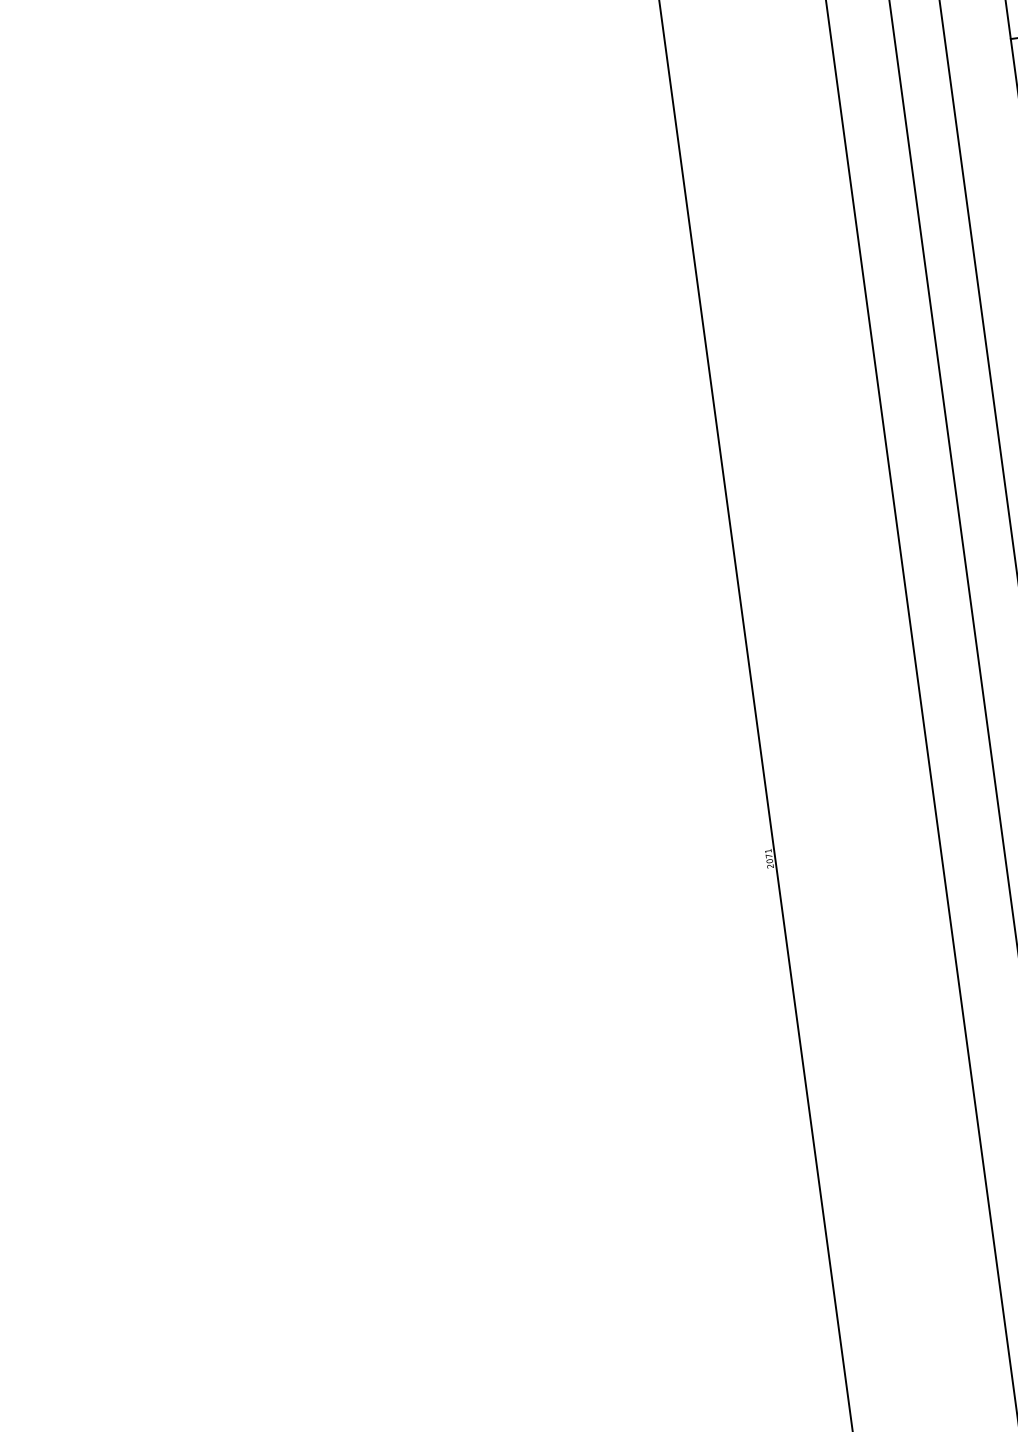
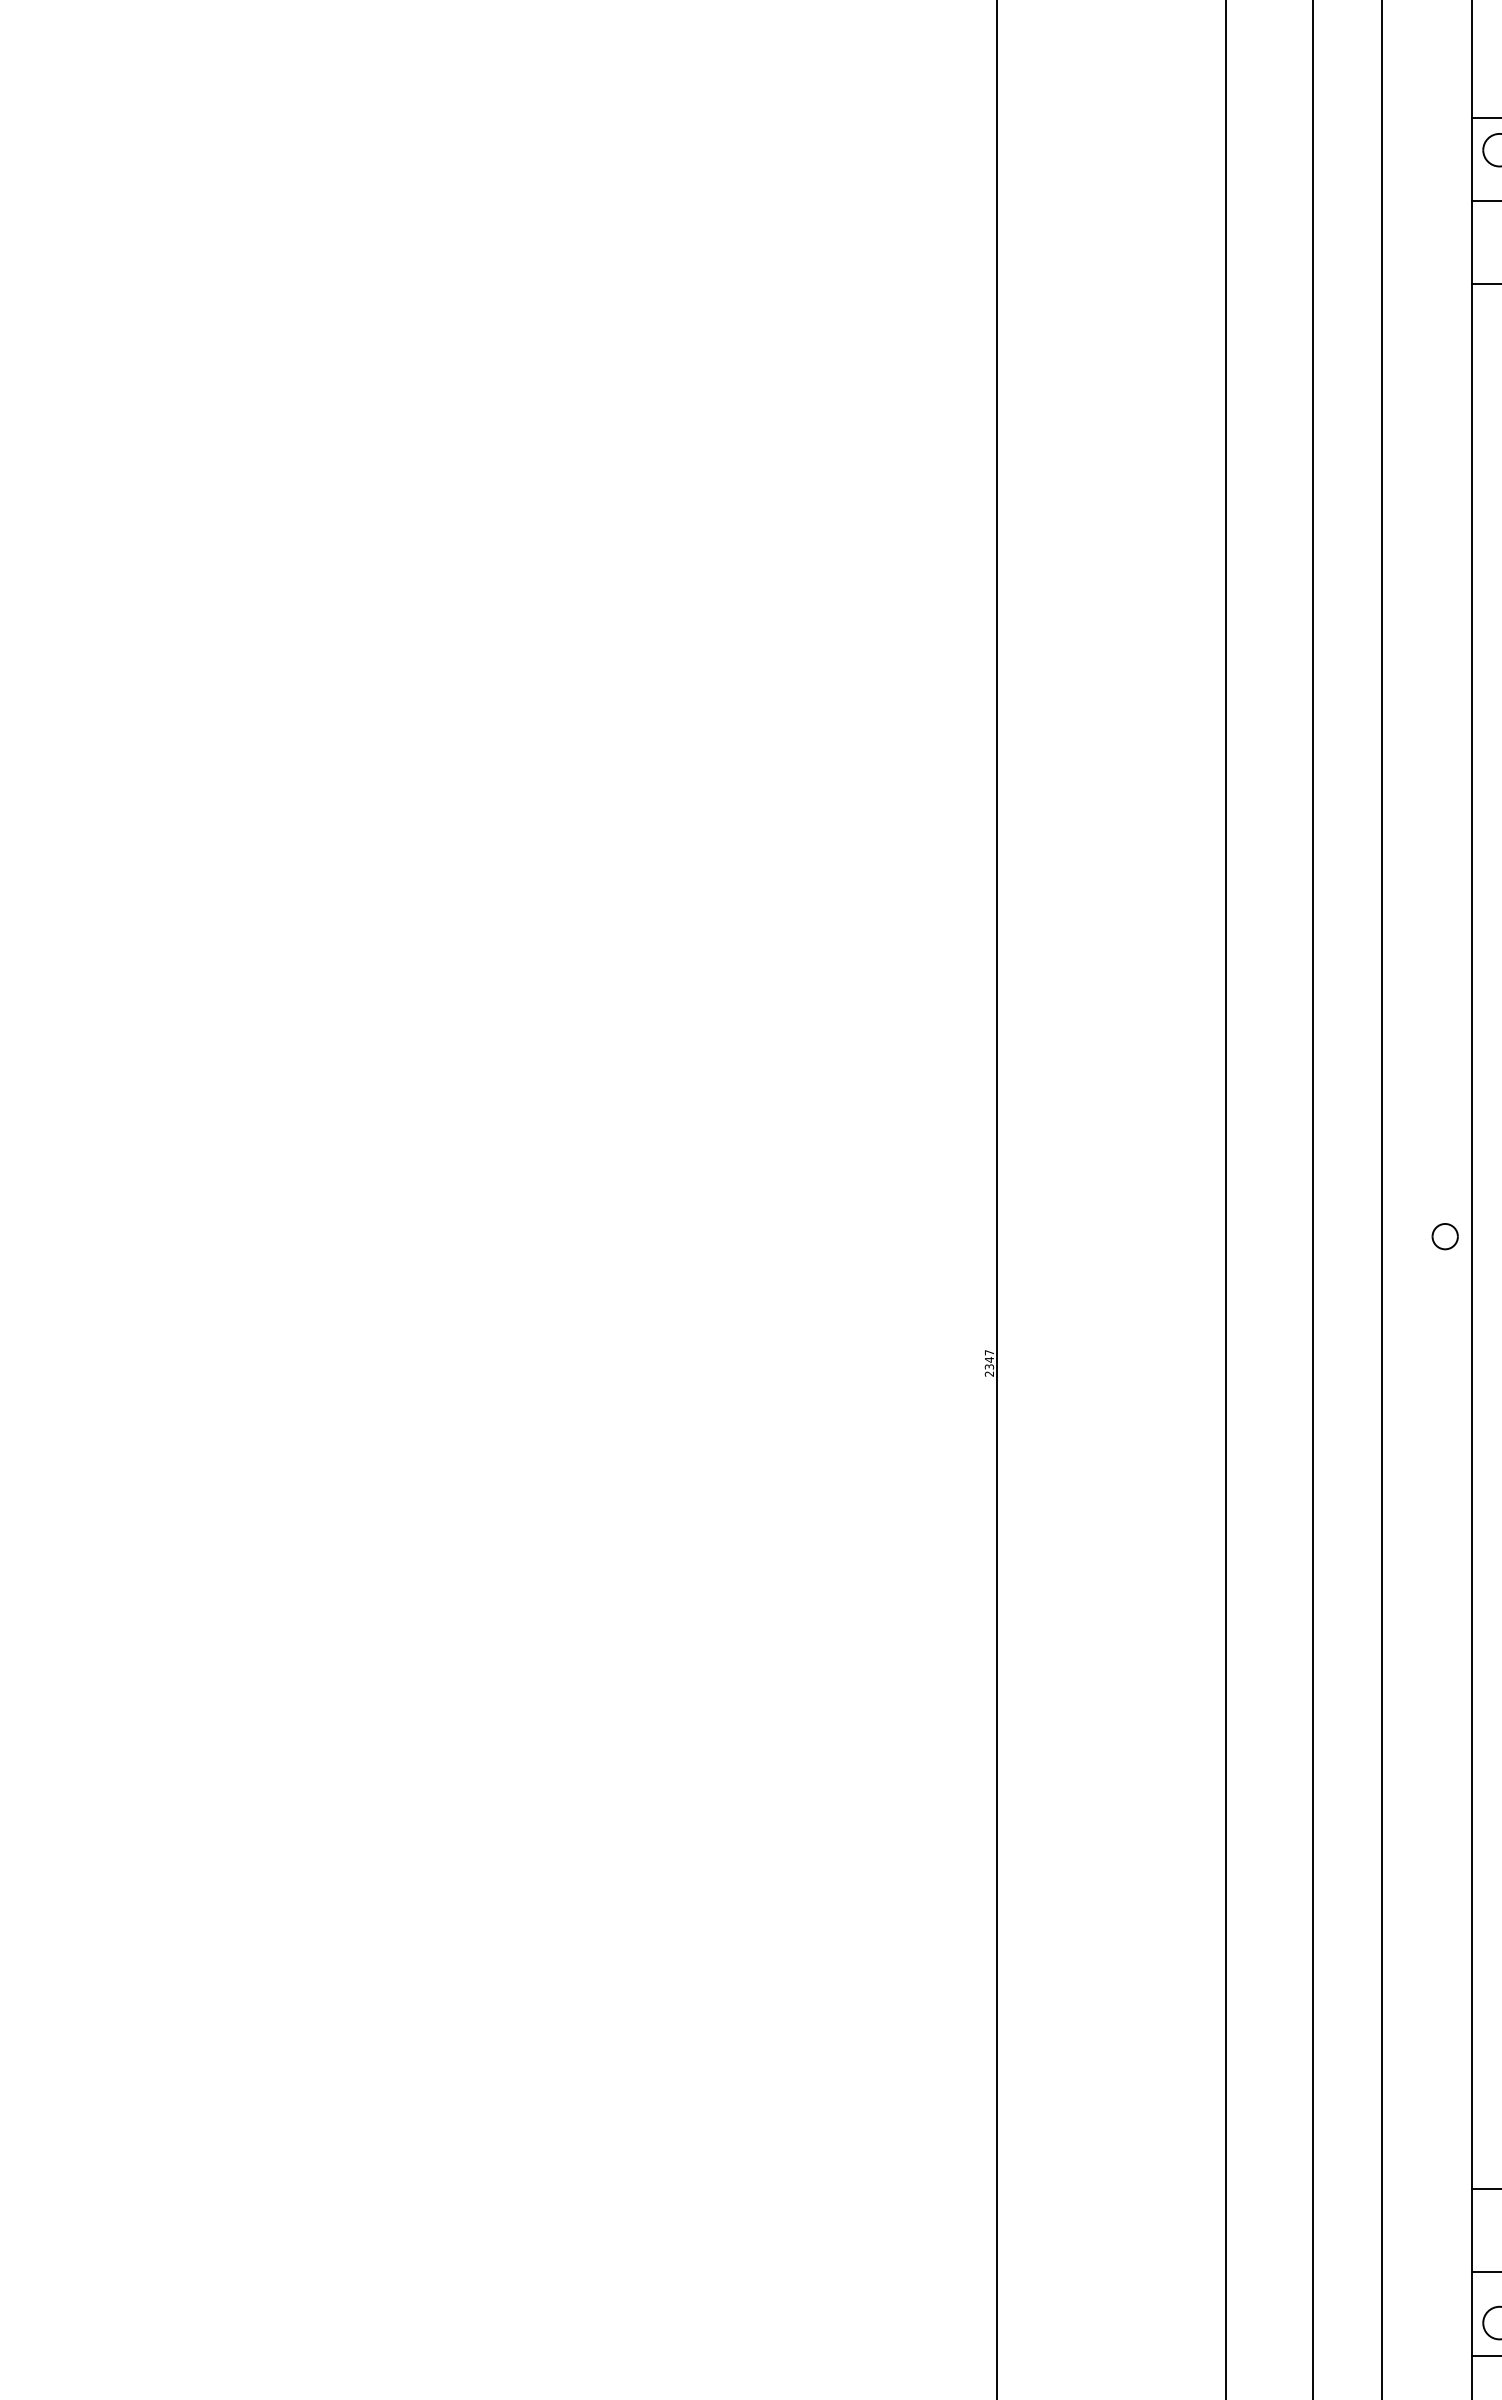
text: (769, 855) -> (989, 1359), 2071 -> 2347

